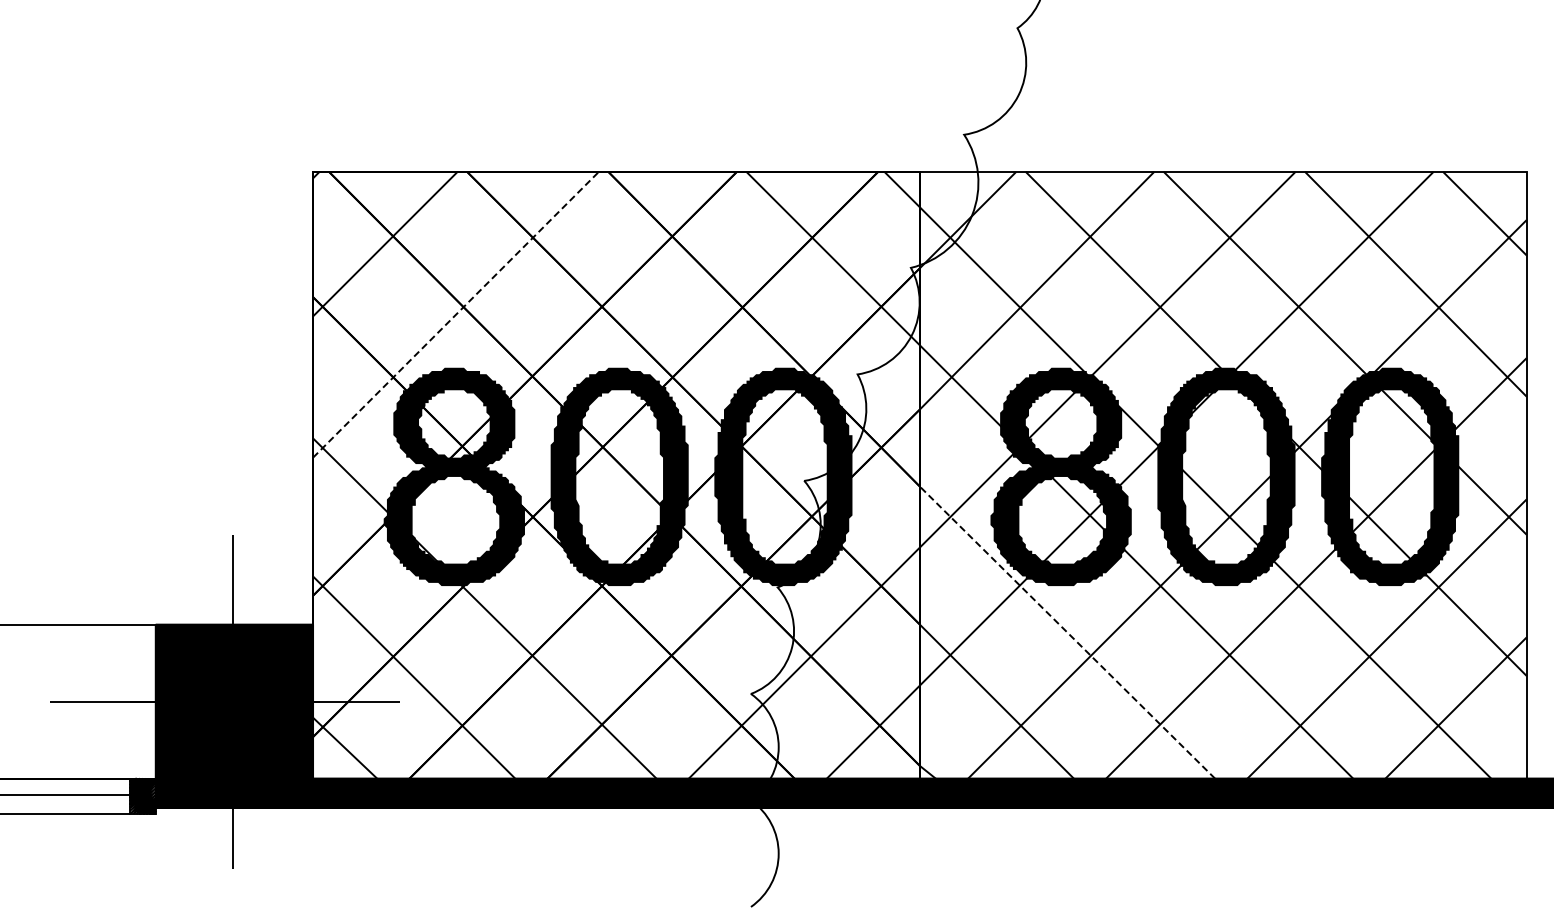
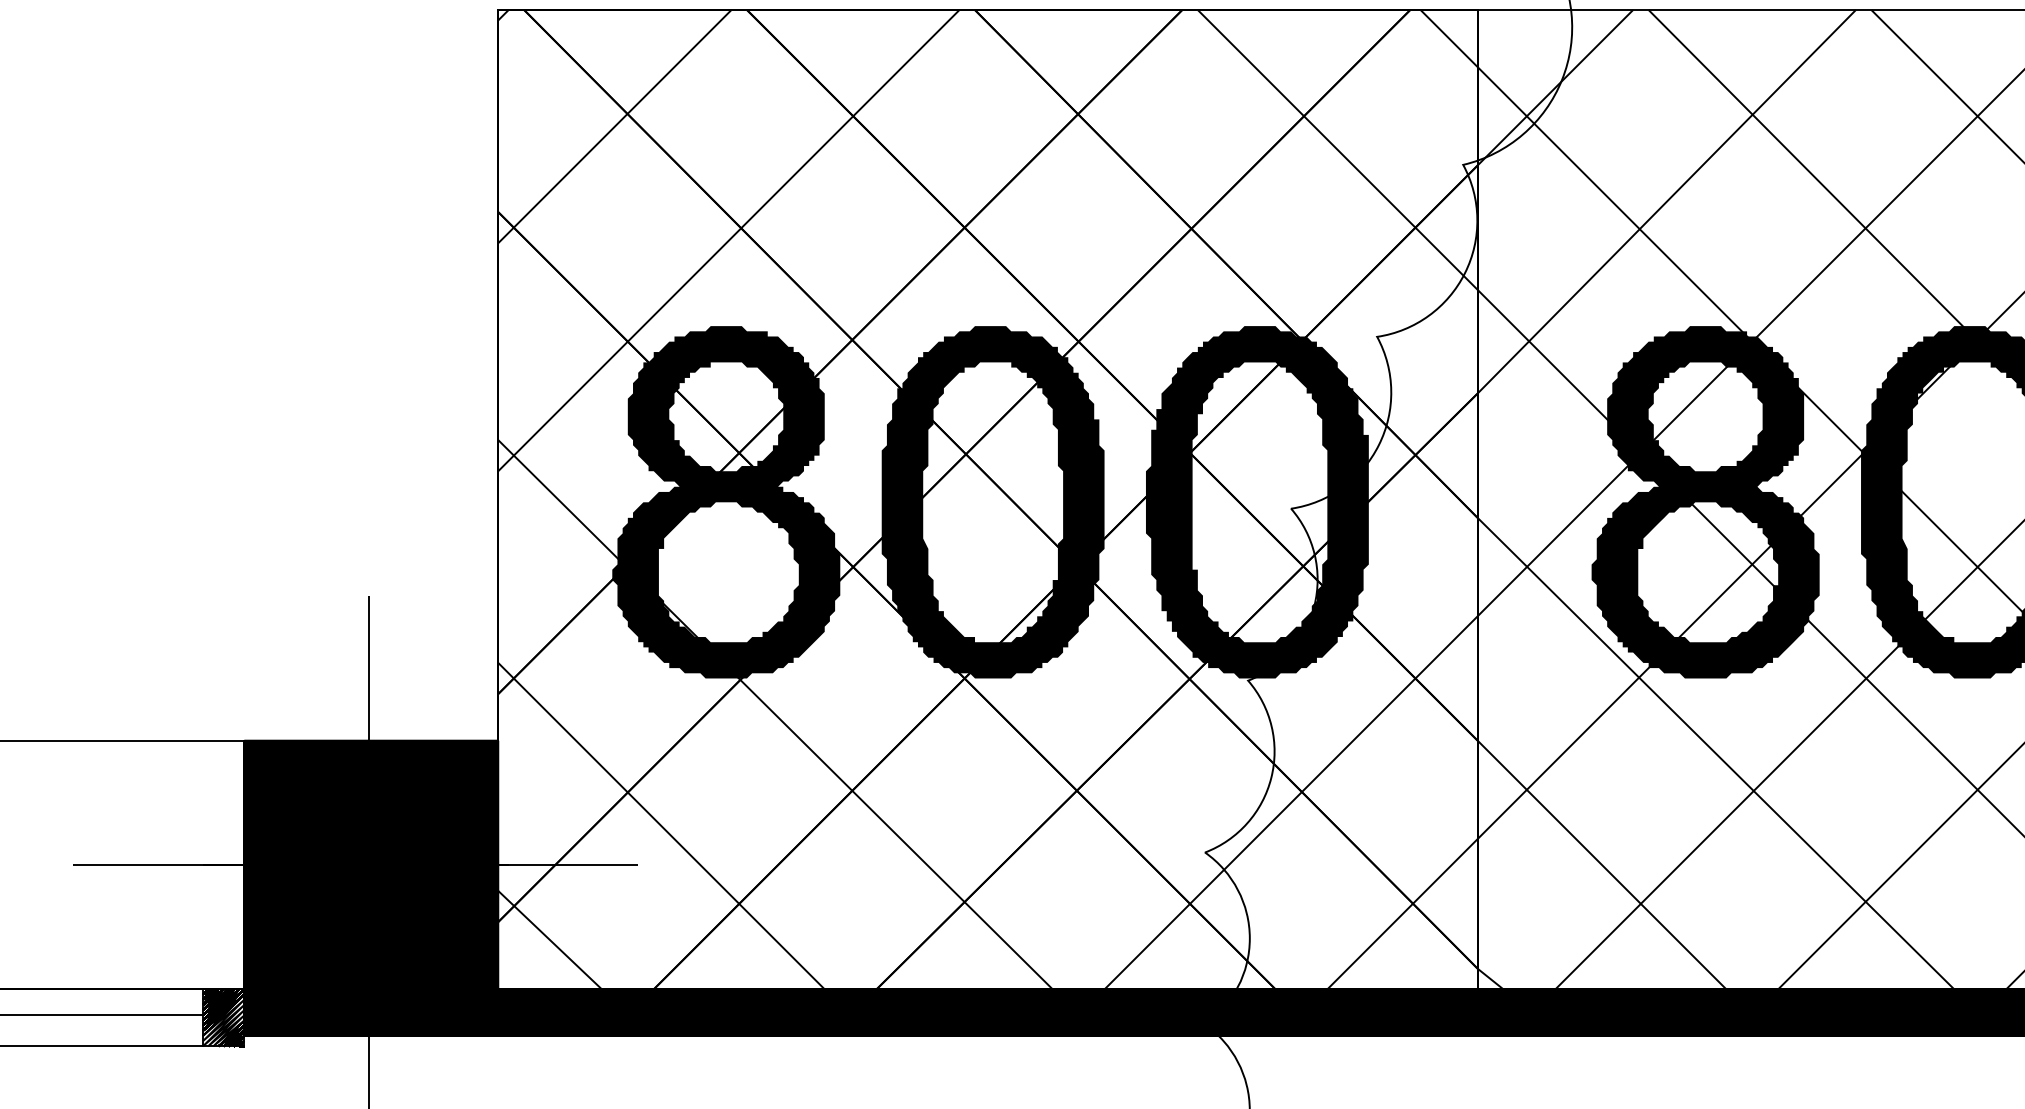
line: (456, 314) -> (729, 240), dashed -> solid
line: (1067, 632) -> (1715, 753), dashed -> solid

